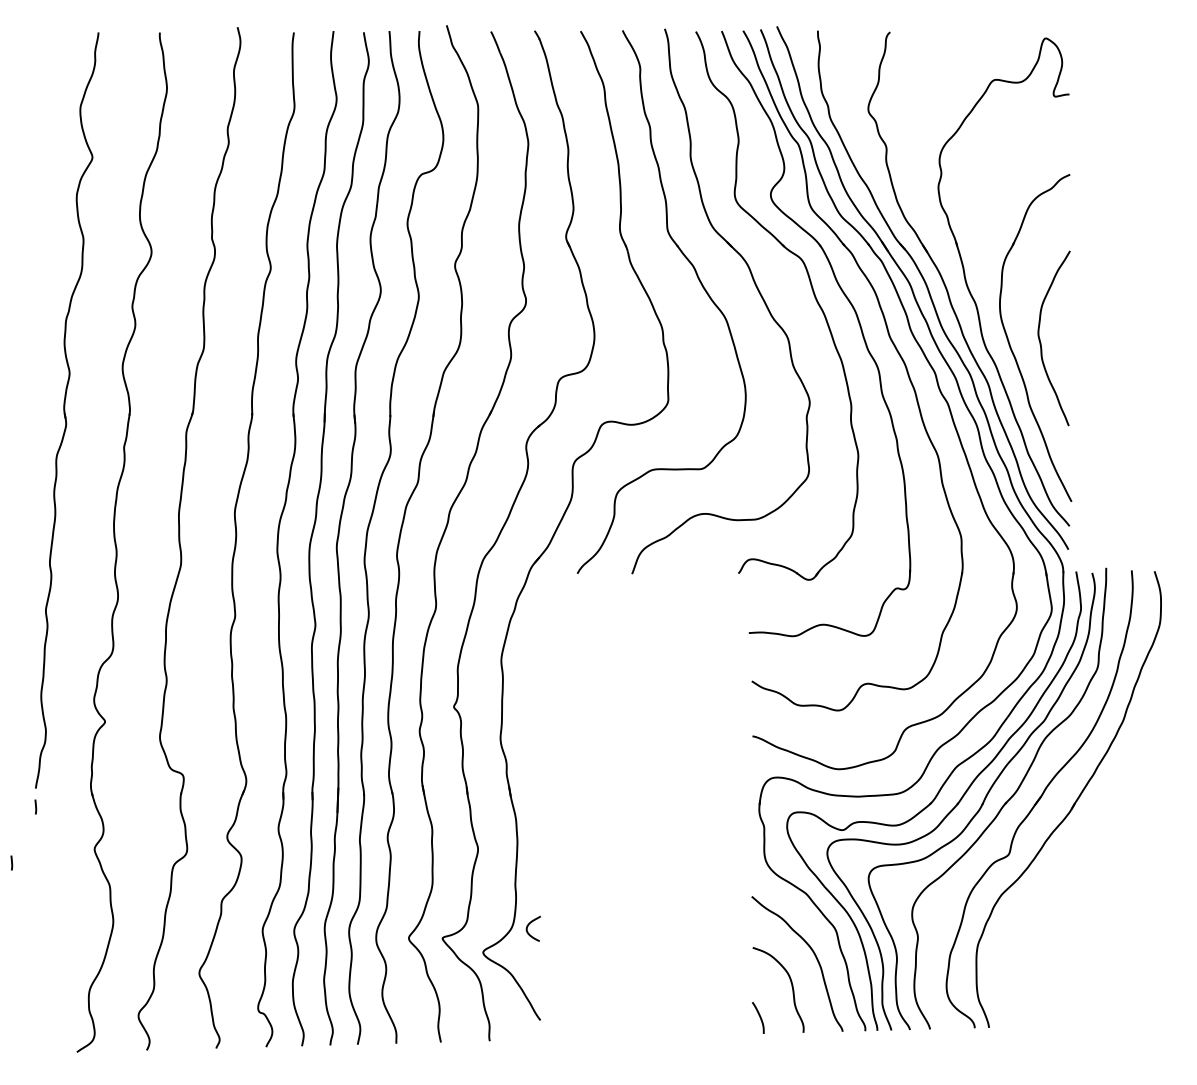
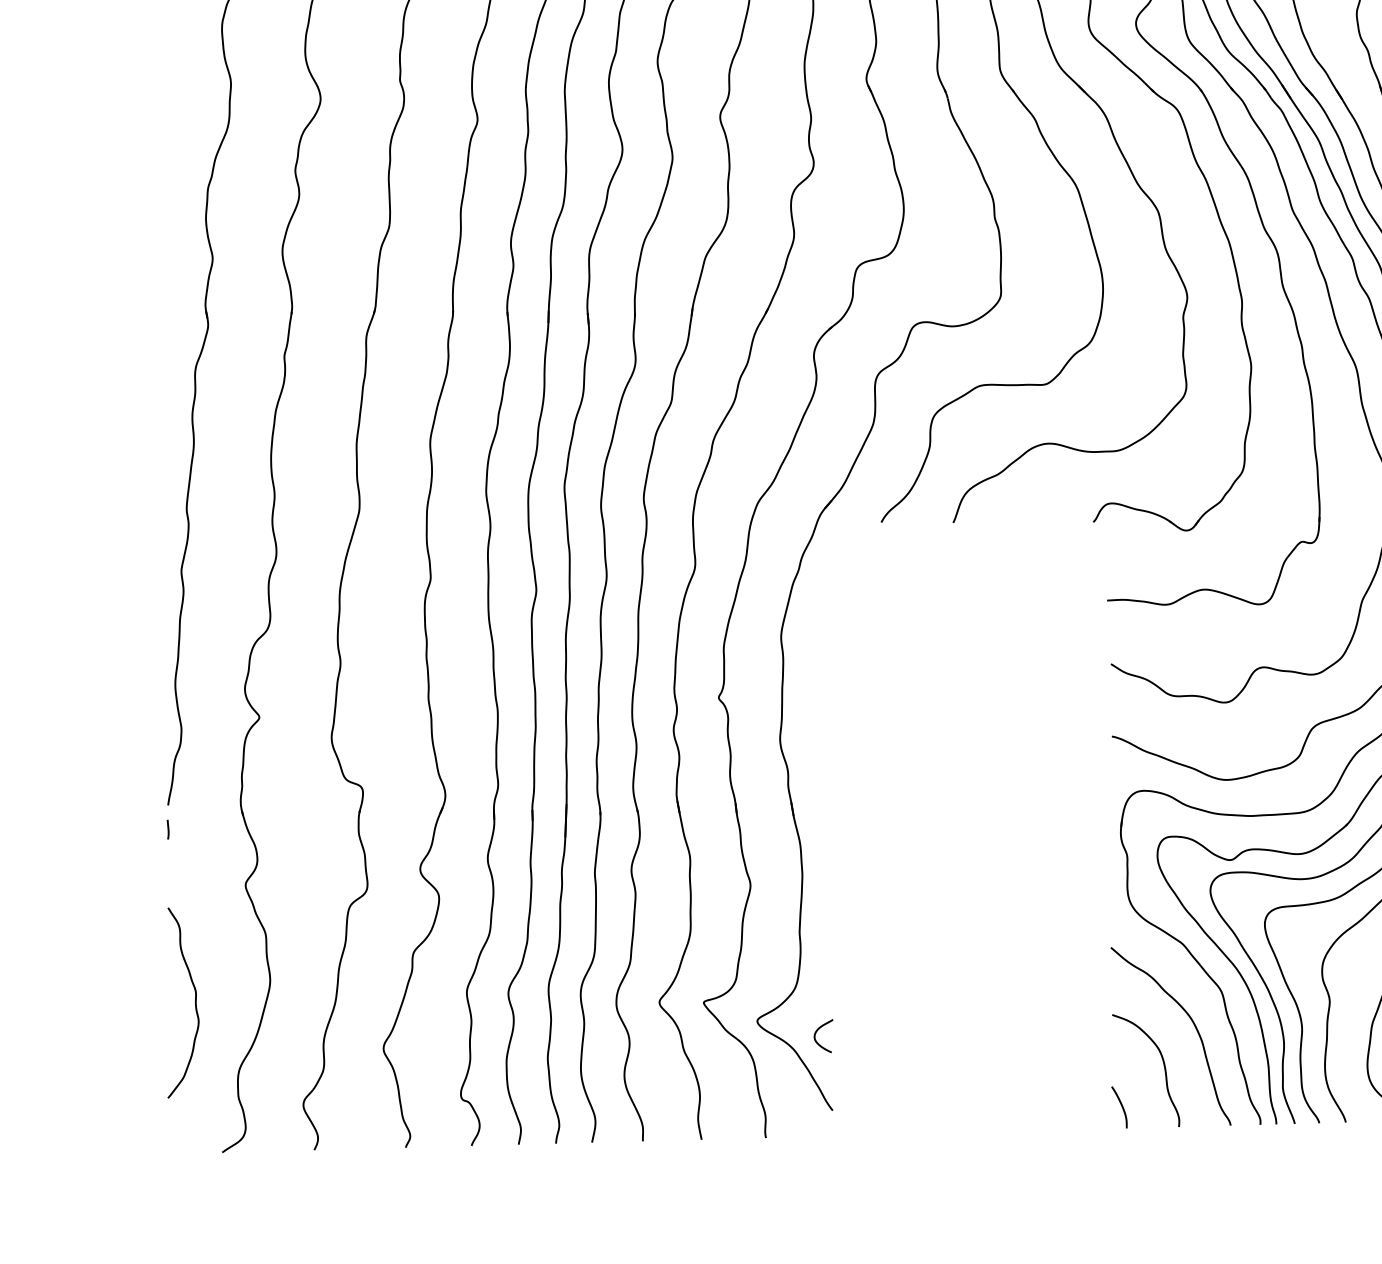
line: (11, 862) -> (136, 902), removed
curve: (529, 925) -> (818, 1031), moved
curve: (56, 938) -> (195, 1002), added

